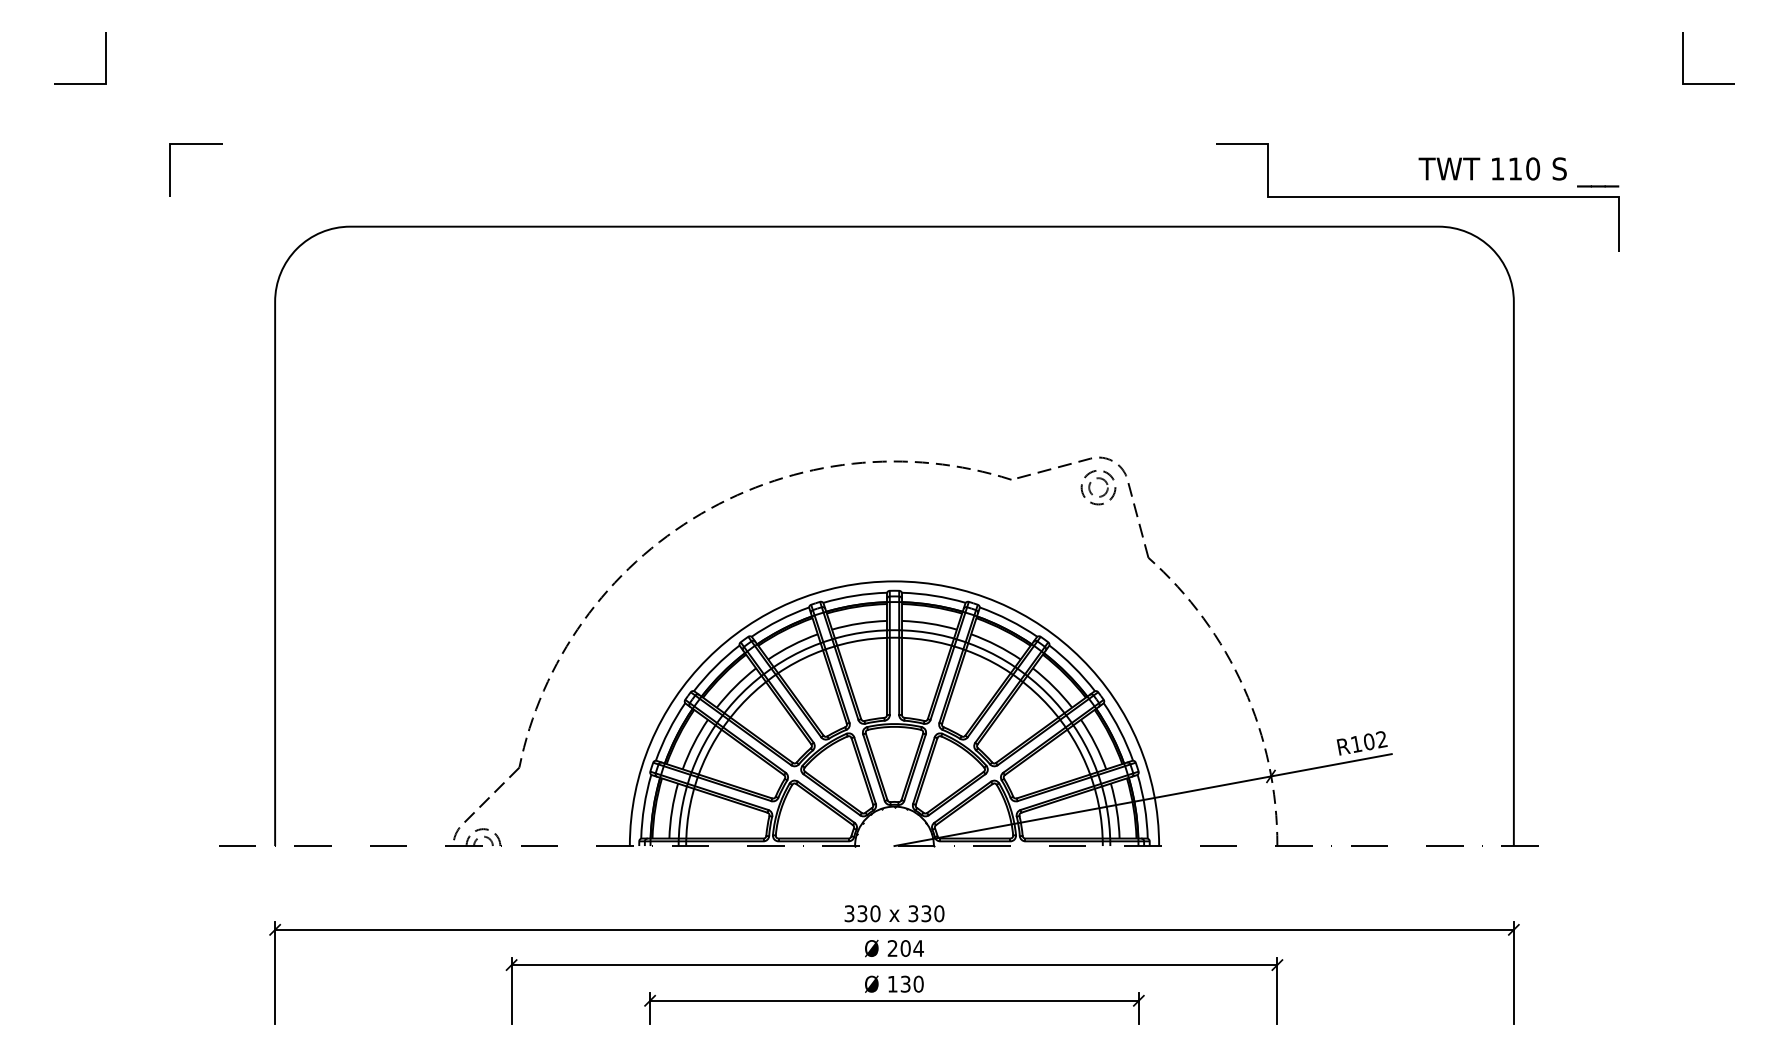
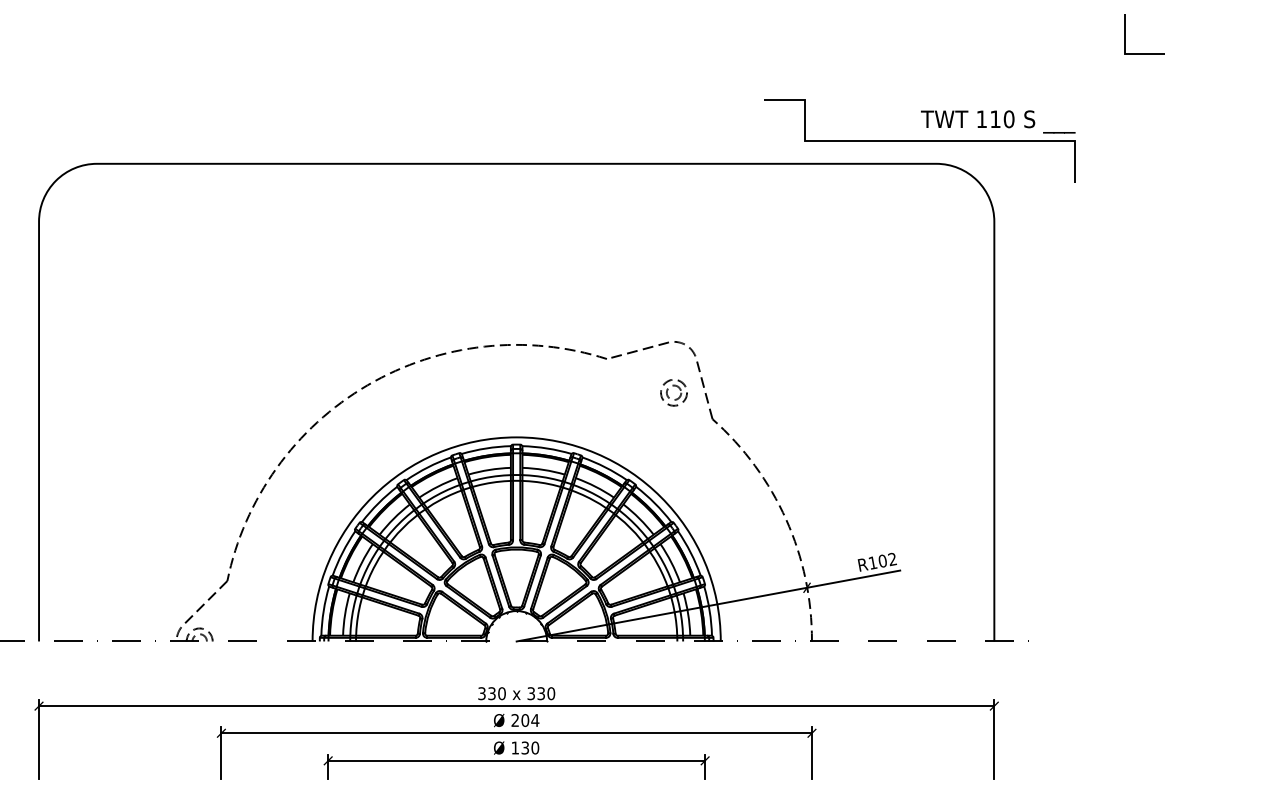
part: (1098, 479) -> (674, 386), moved

